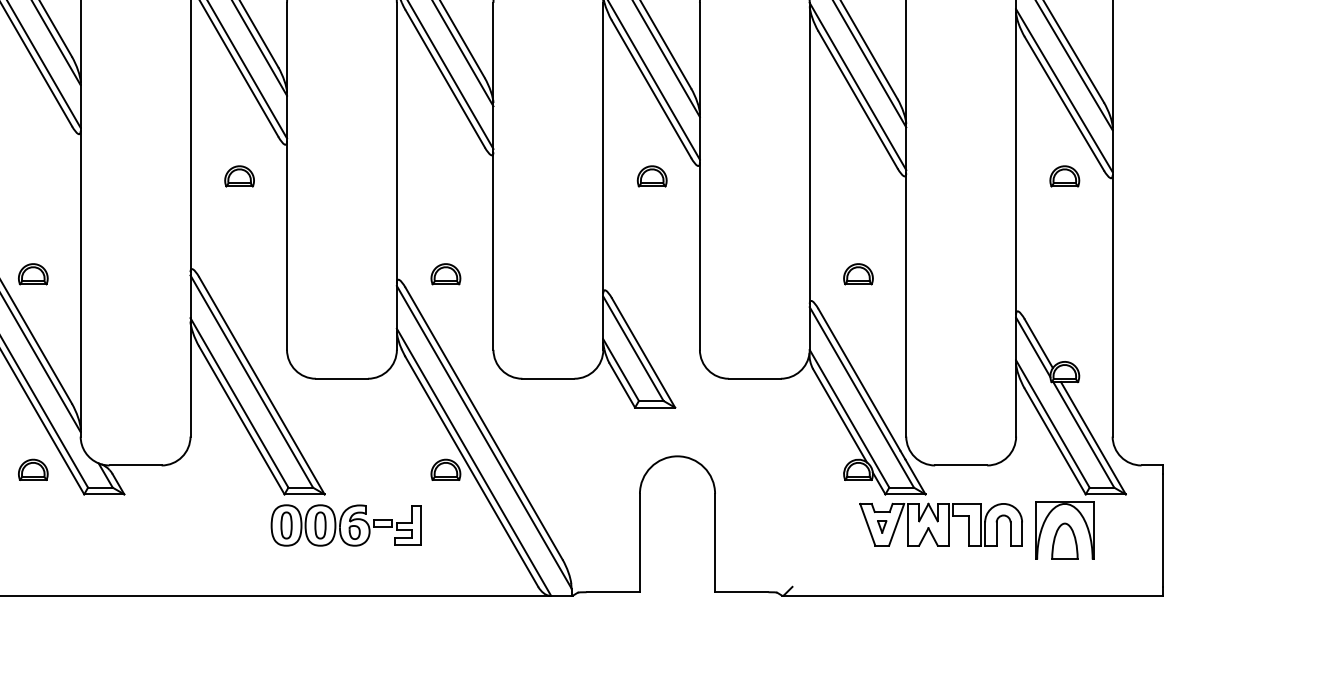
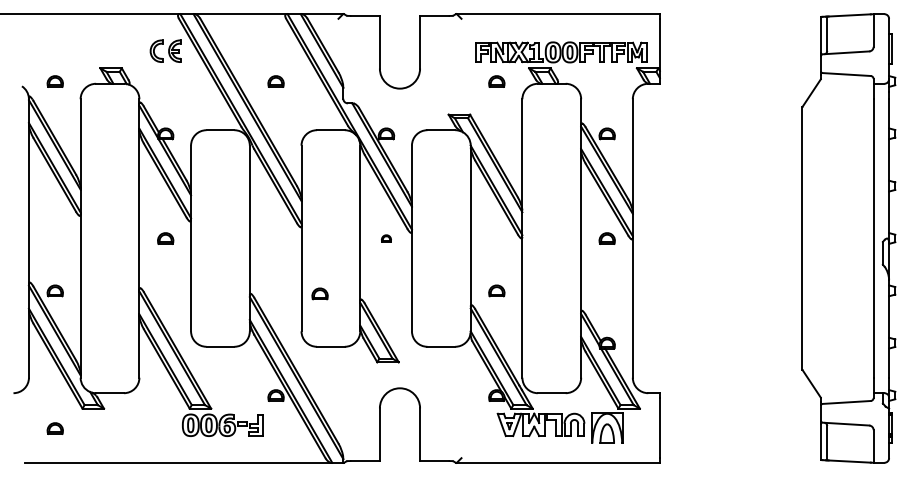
part: (652, 176) -> (386, 238), size x0.6
part: (444, 273) -> (319, 293), moved
part: (31, 469) -> (54, 428), moved

